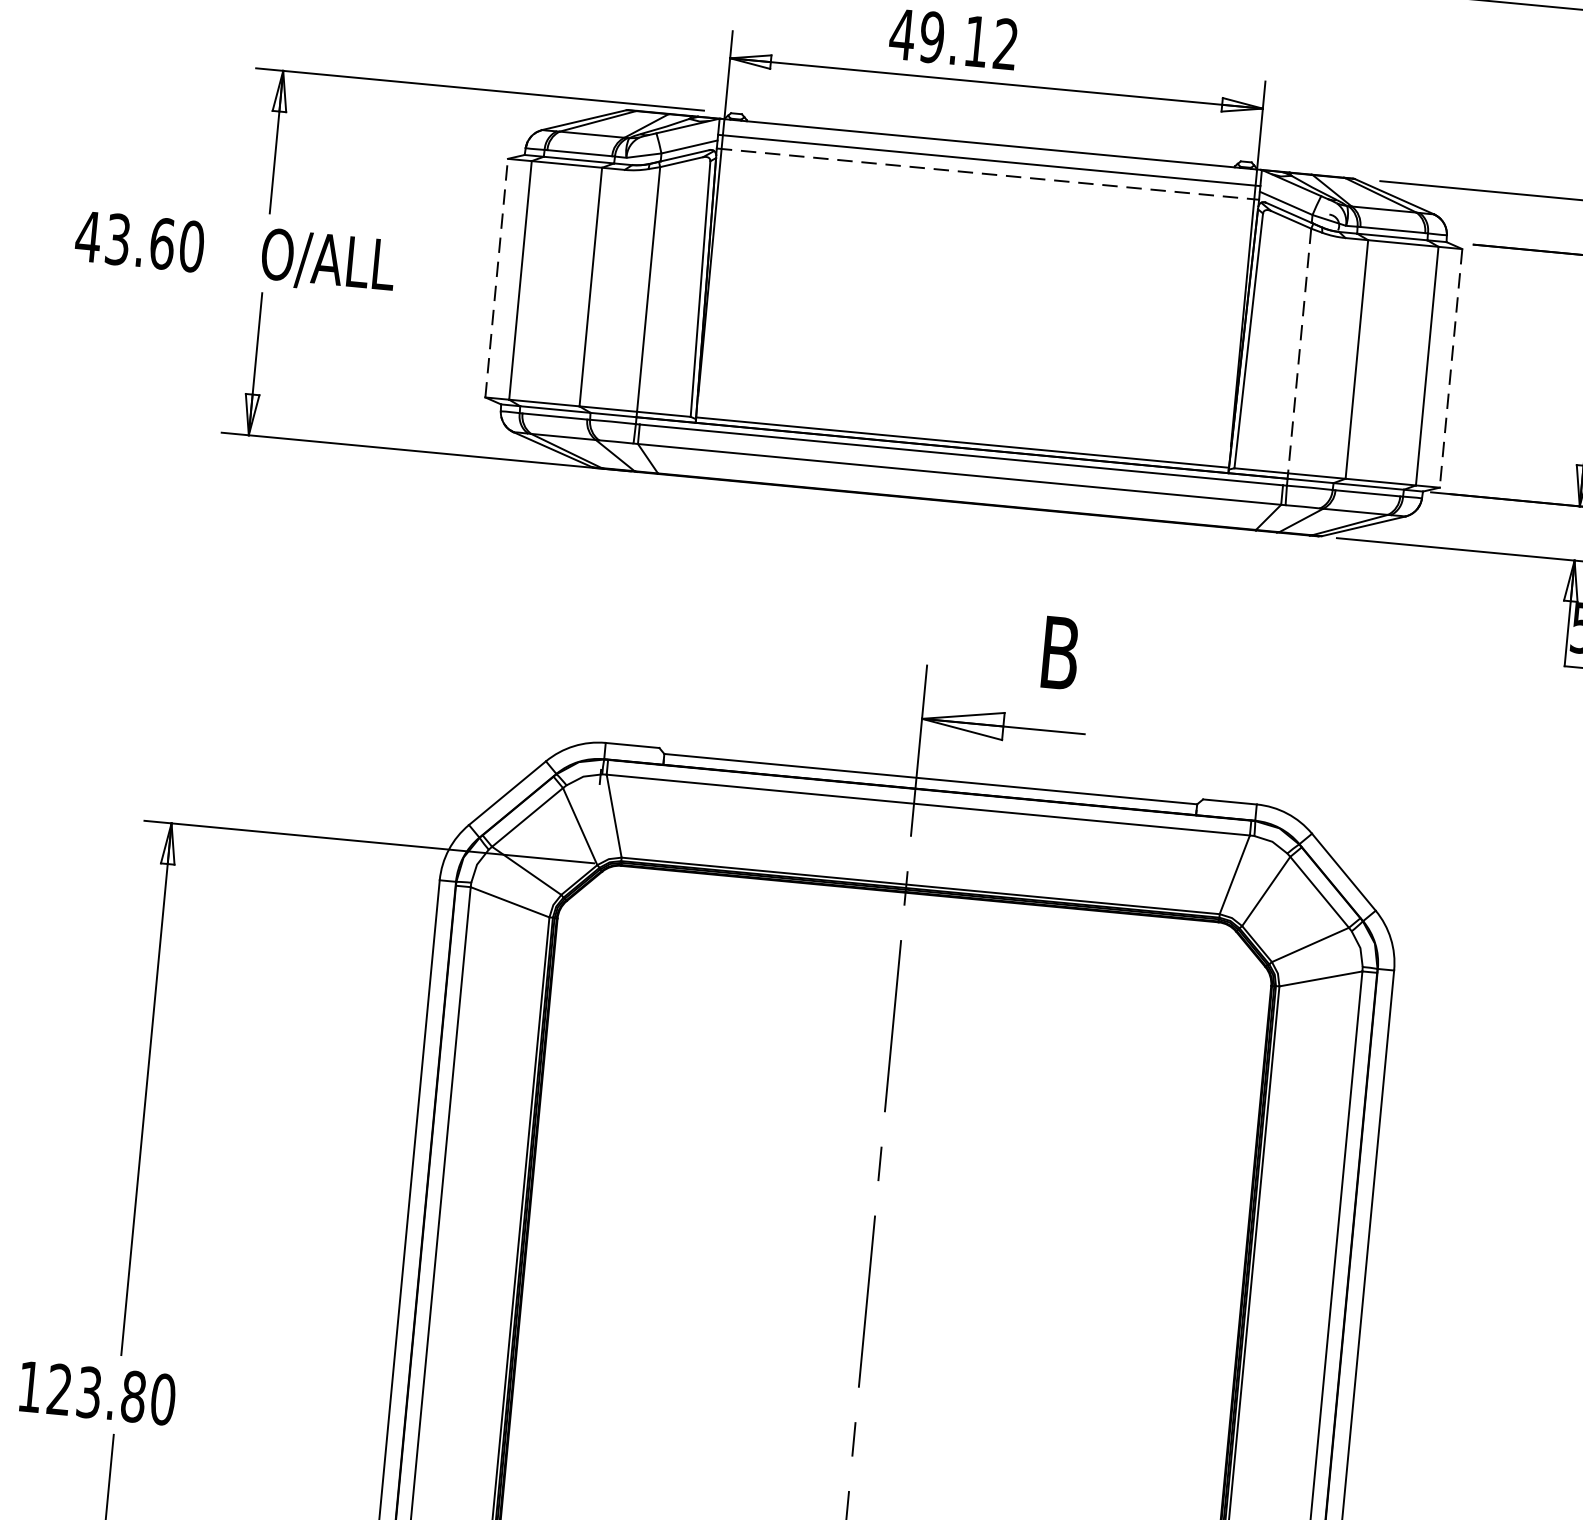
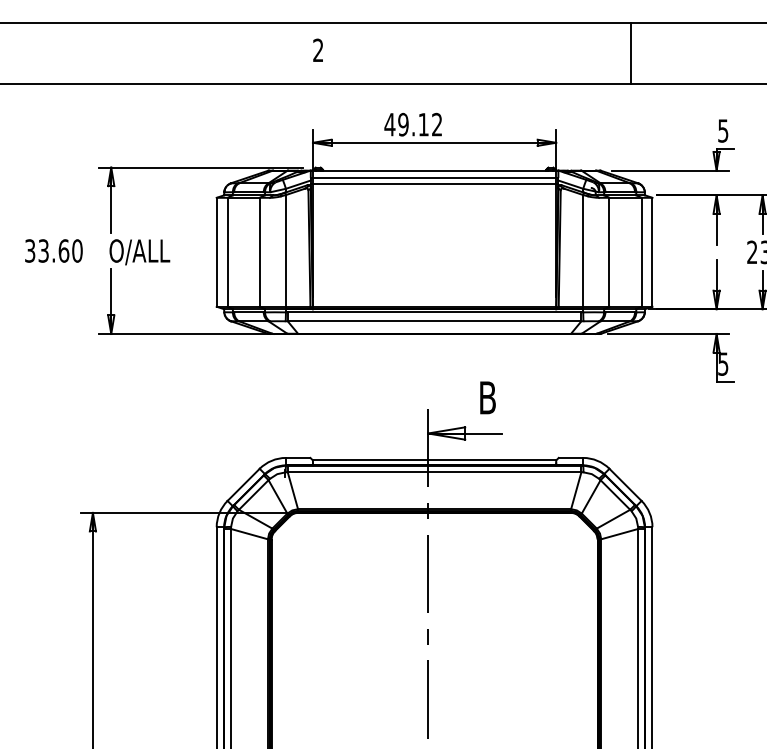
line: (987, 174) -> (434, 184), dashed -> solid
text: (86, 235) -> (29, 250), 43.60 -> 33.60
line: (496, 276) -> (216, 251), dashed -> solid
line: (1300, 350) -> (583, 250), dashed -> solid
line: (1451, 368) -> (652, 252), dashed -> solid

